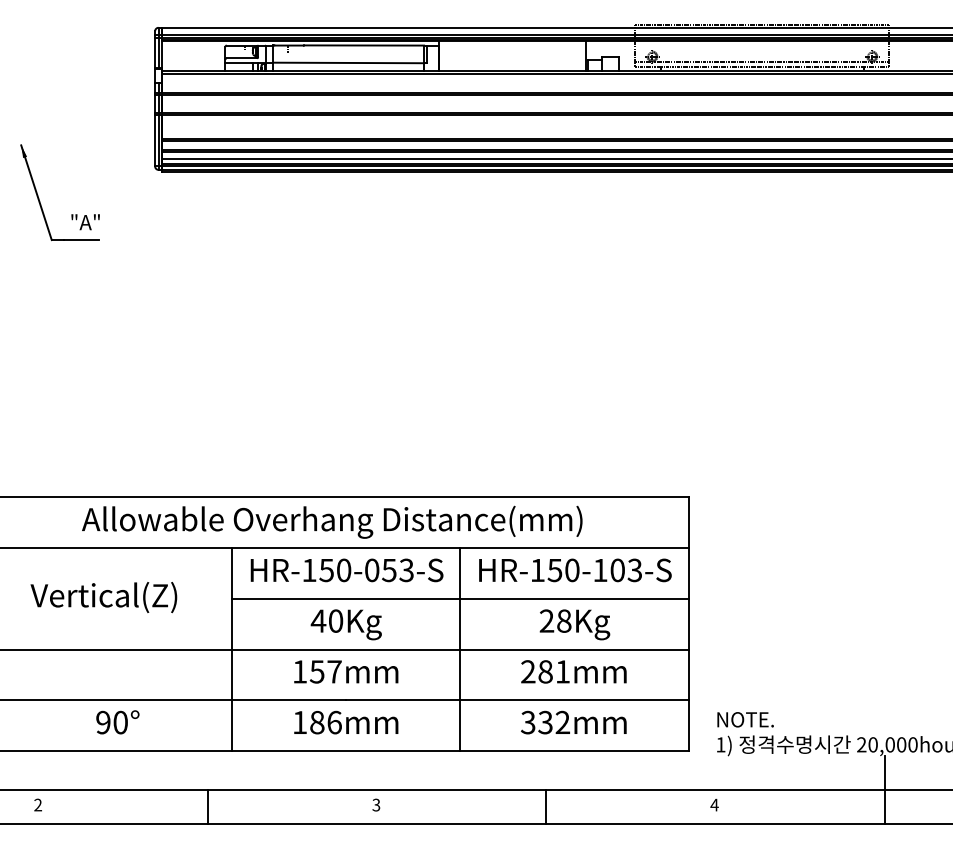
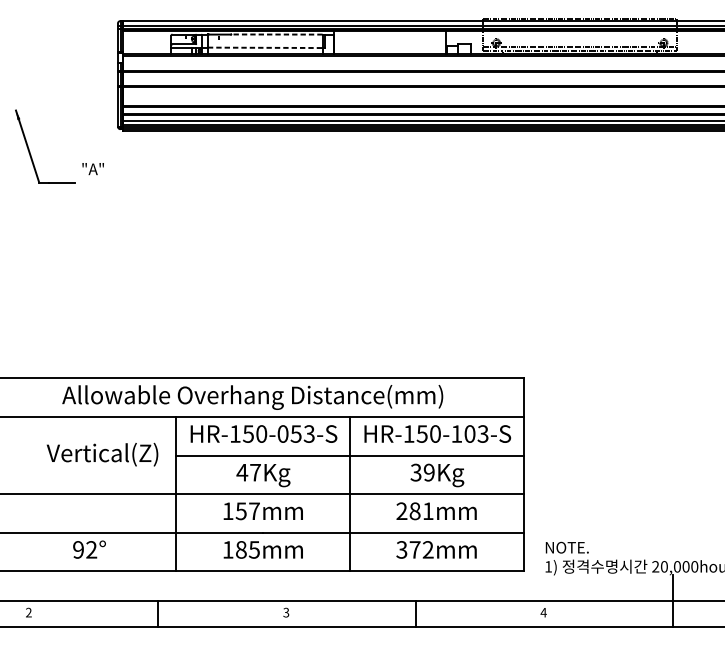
line: (363, 45) -> (276, 34), solid -> dashed
line: (349, 62) -> (265, 47), solid -> dashed
text: (85, 222) -> (93, 169), moved
text: (103, 597) -> (102, 454), moved
text: (336, 620) -> (255, 472), 40Kg -> 47Kg
text: (555, 620) -> (422, 472), 28Kg -> 39Kg
text: (120, 722) -> (91, 549), 90° -> 92°
text: (334, 722) -> (254, 549), 186mm -> 185mm
text: (545, 722) -> (415, 549), 332mm -> 372mm

